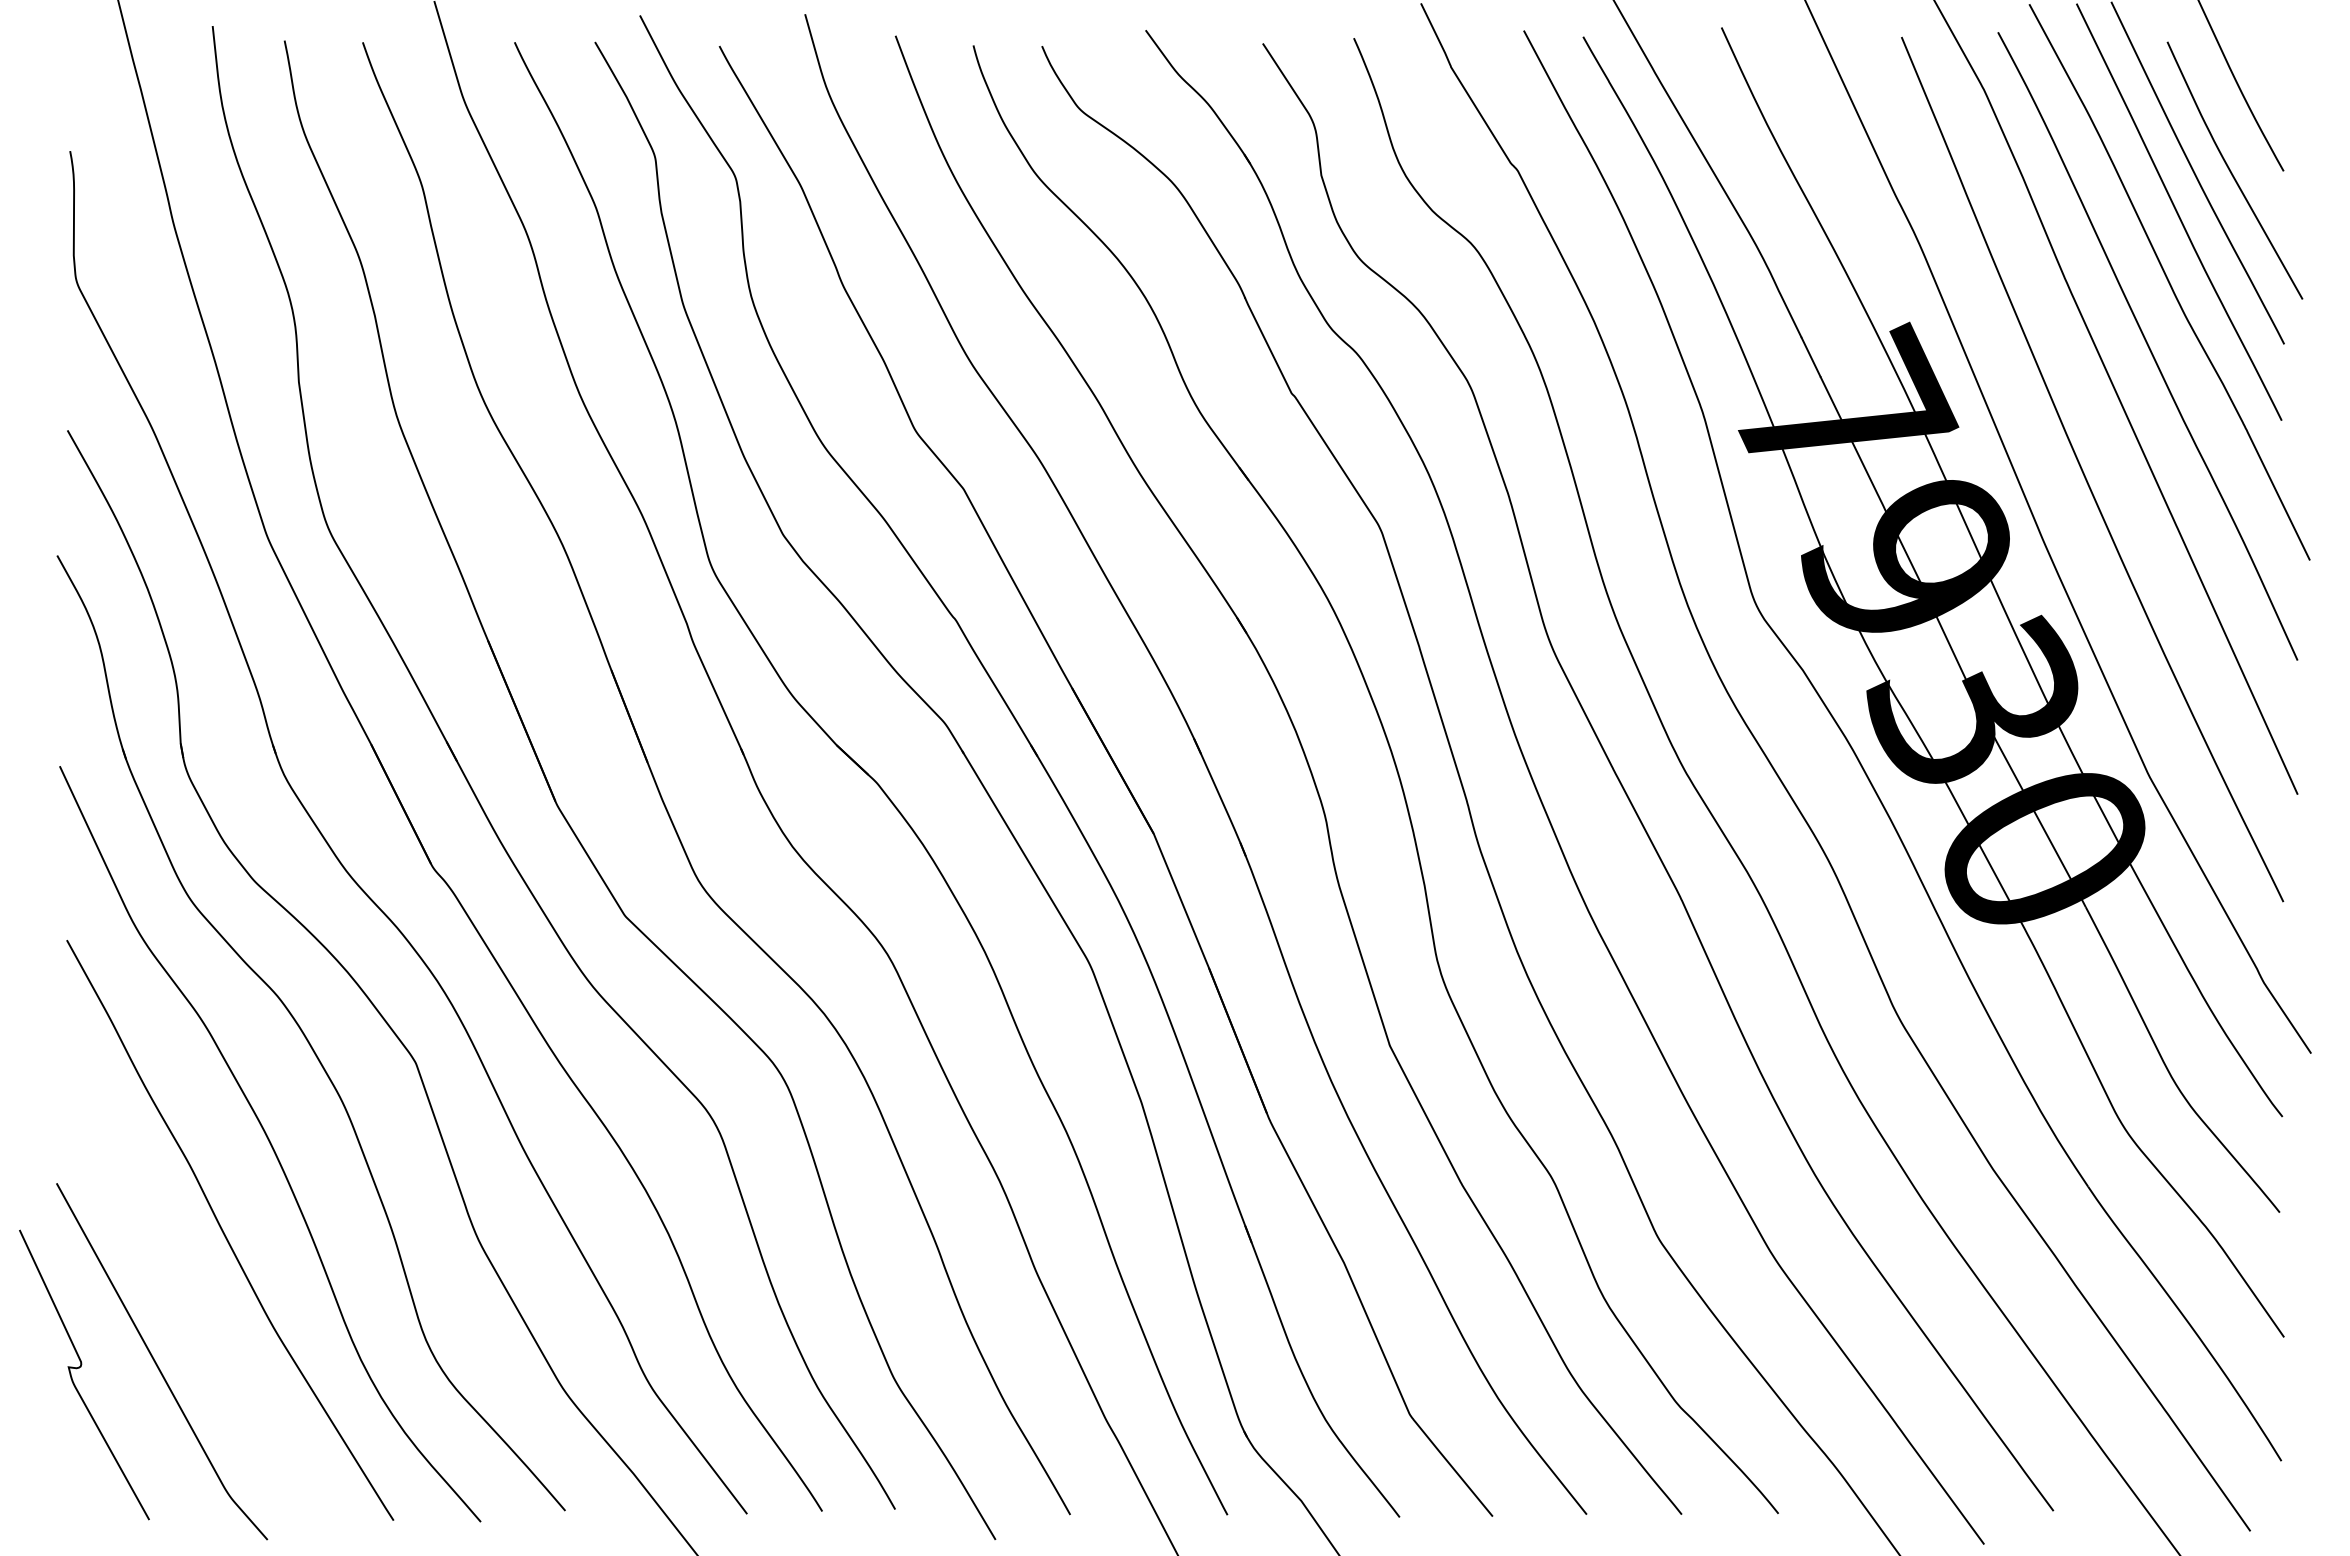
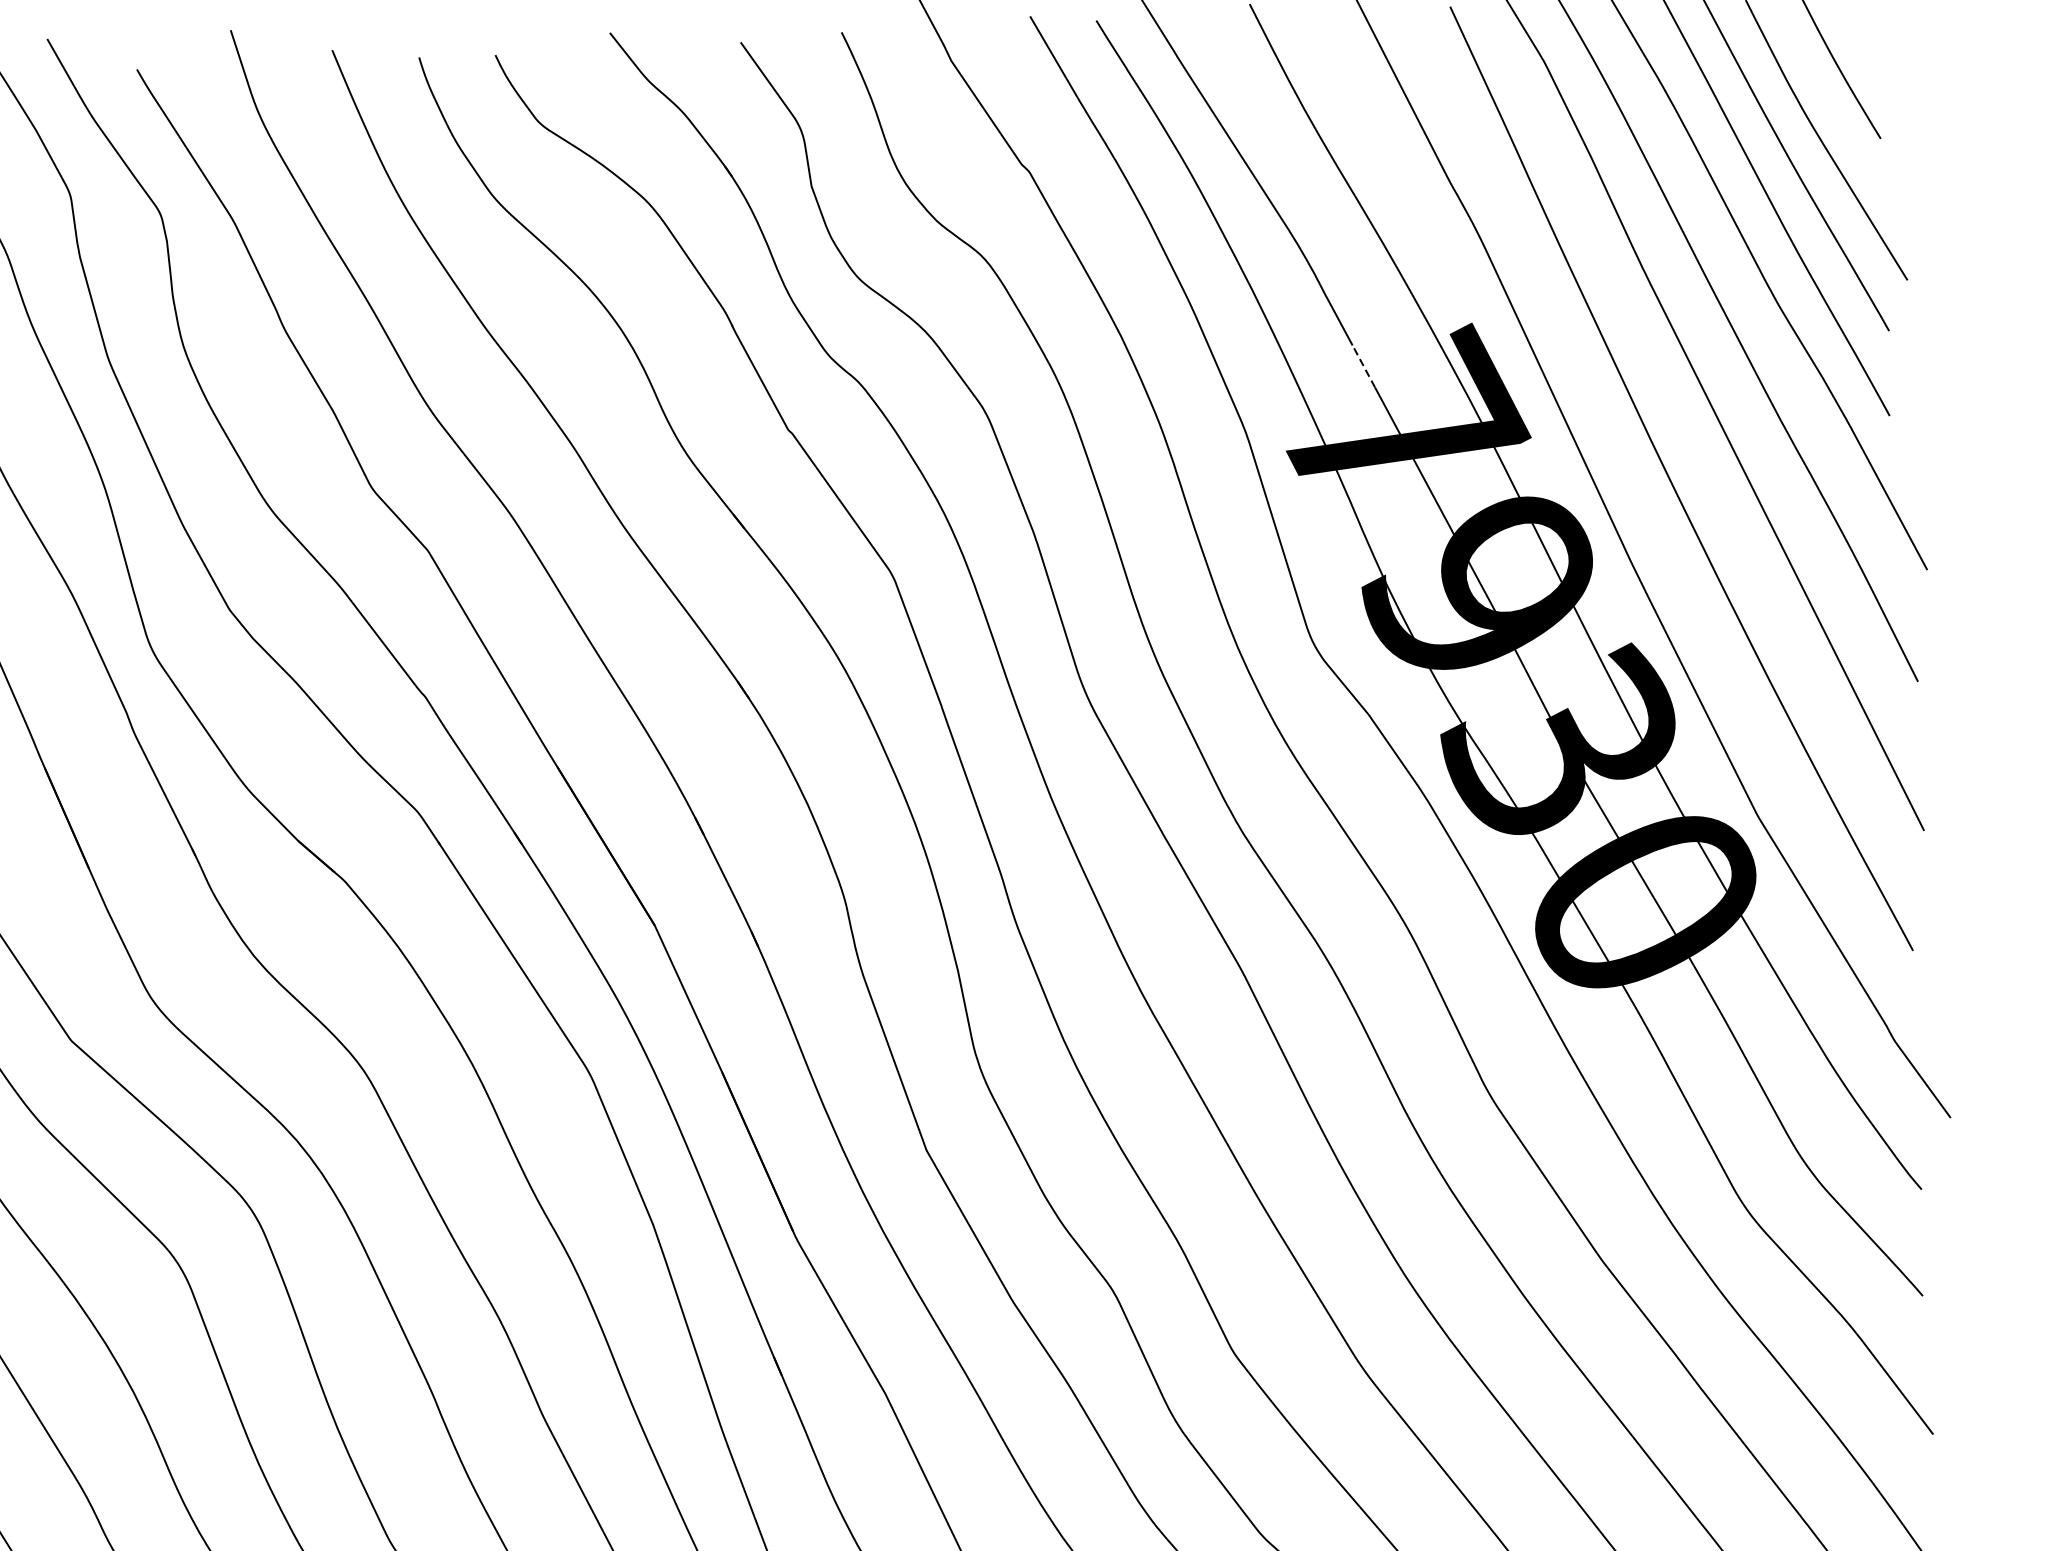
line: (1810, 356) -> (1363, 365), solid -> dashed

